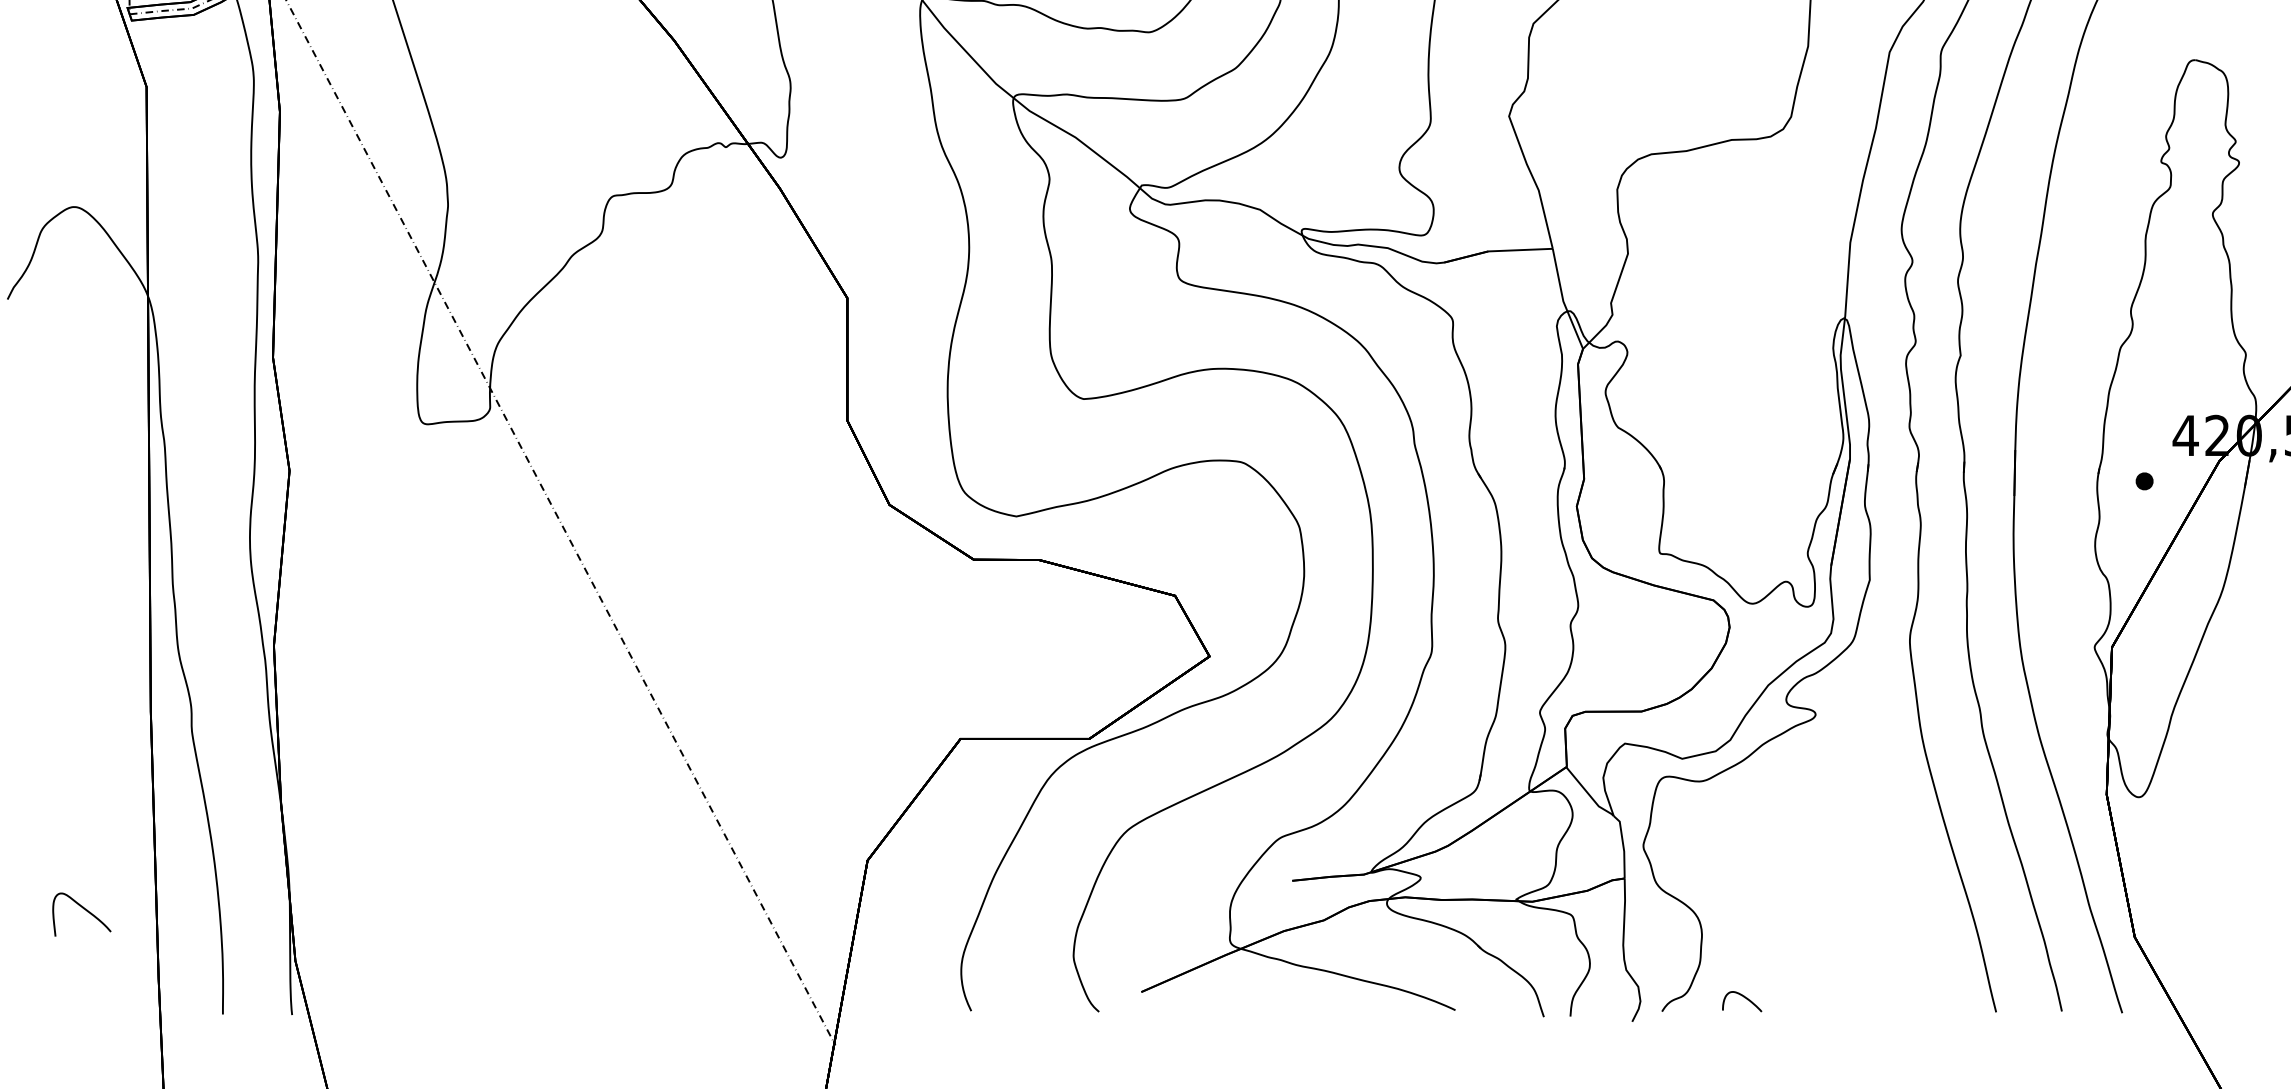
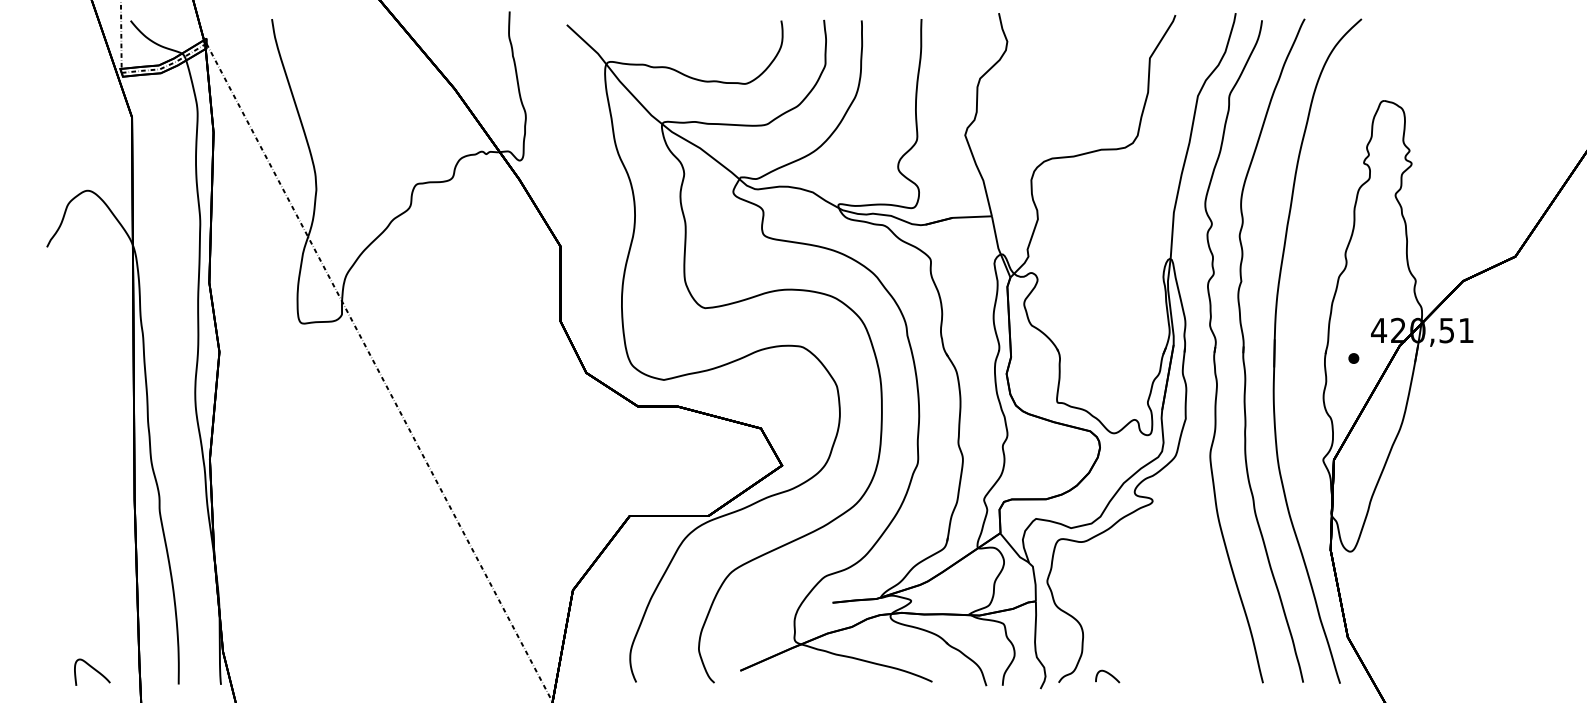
curve: (83, 909) -> (93, 669), moved

